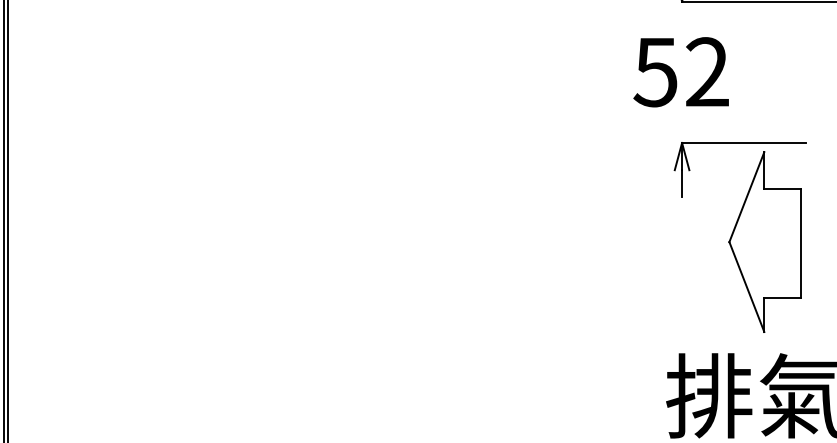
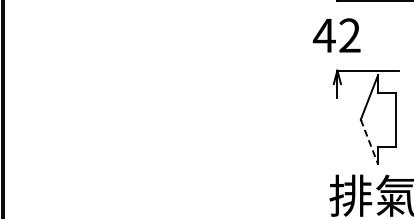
text: (654, 71) -> (323, 35), 52 -> 42
line: (746, 286) -> (369, 141), solid -> dashed

